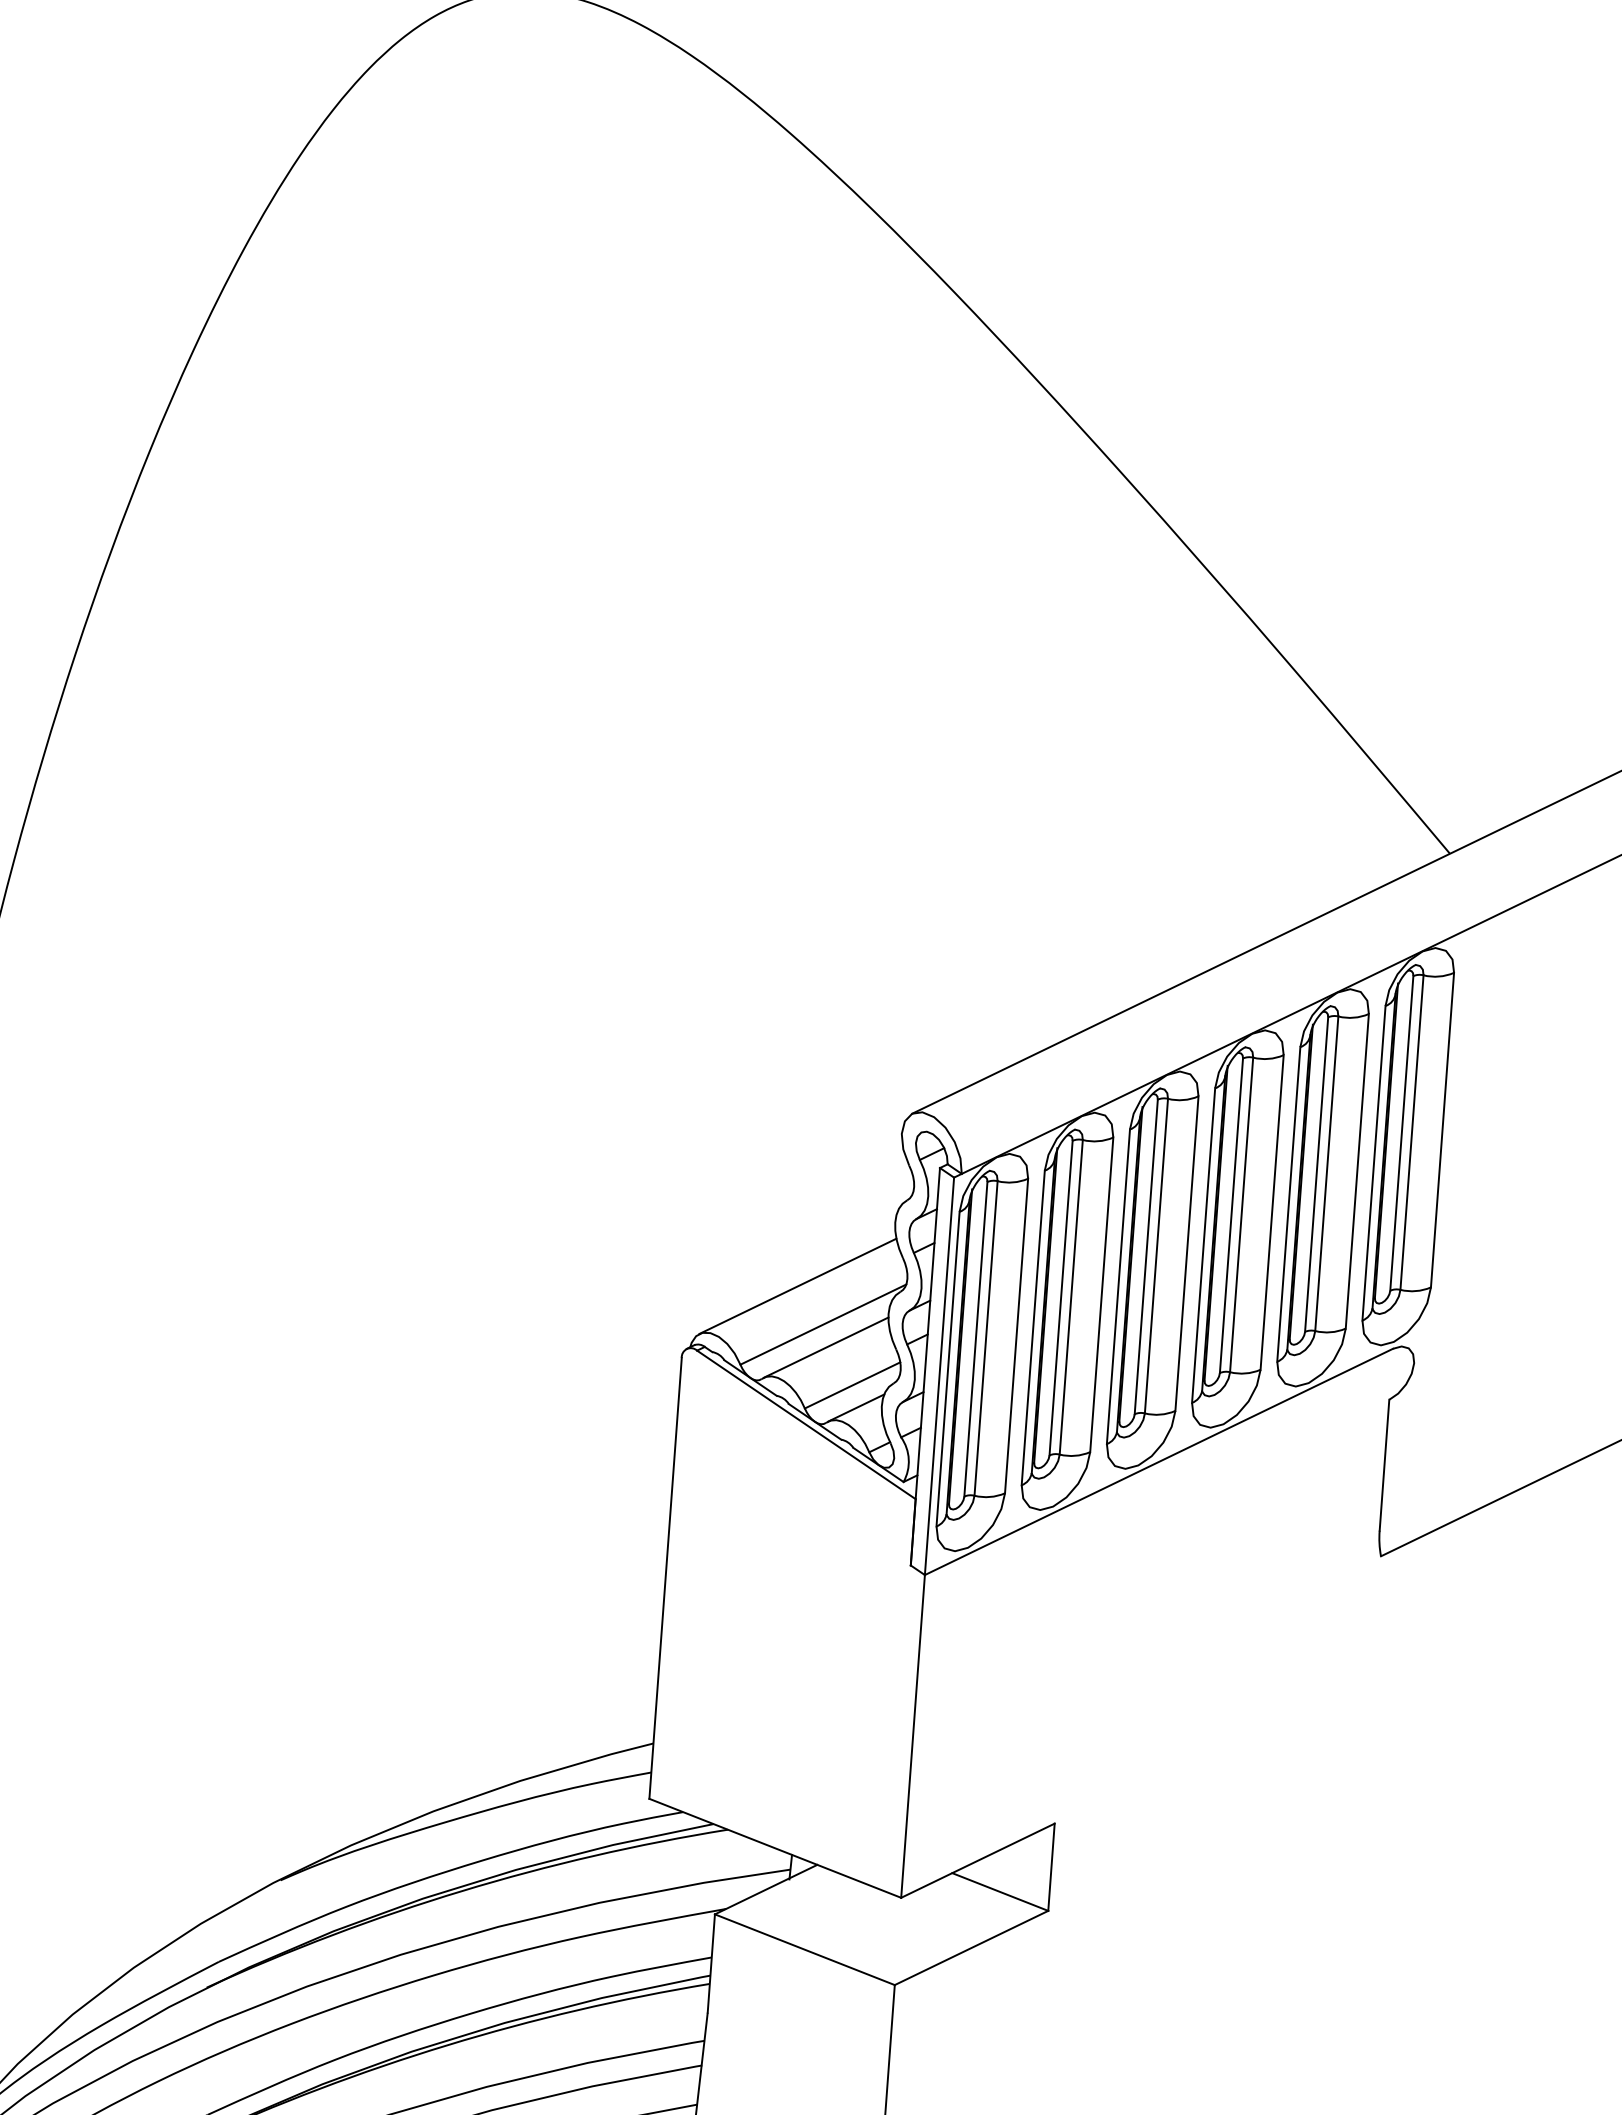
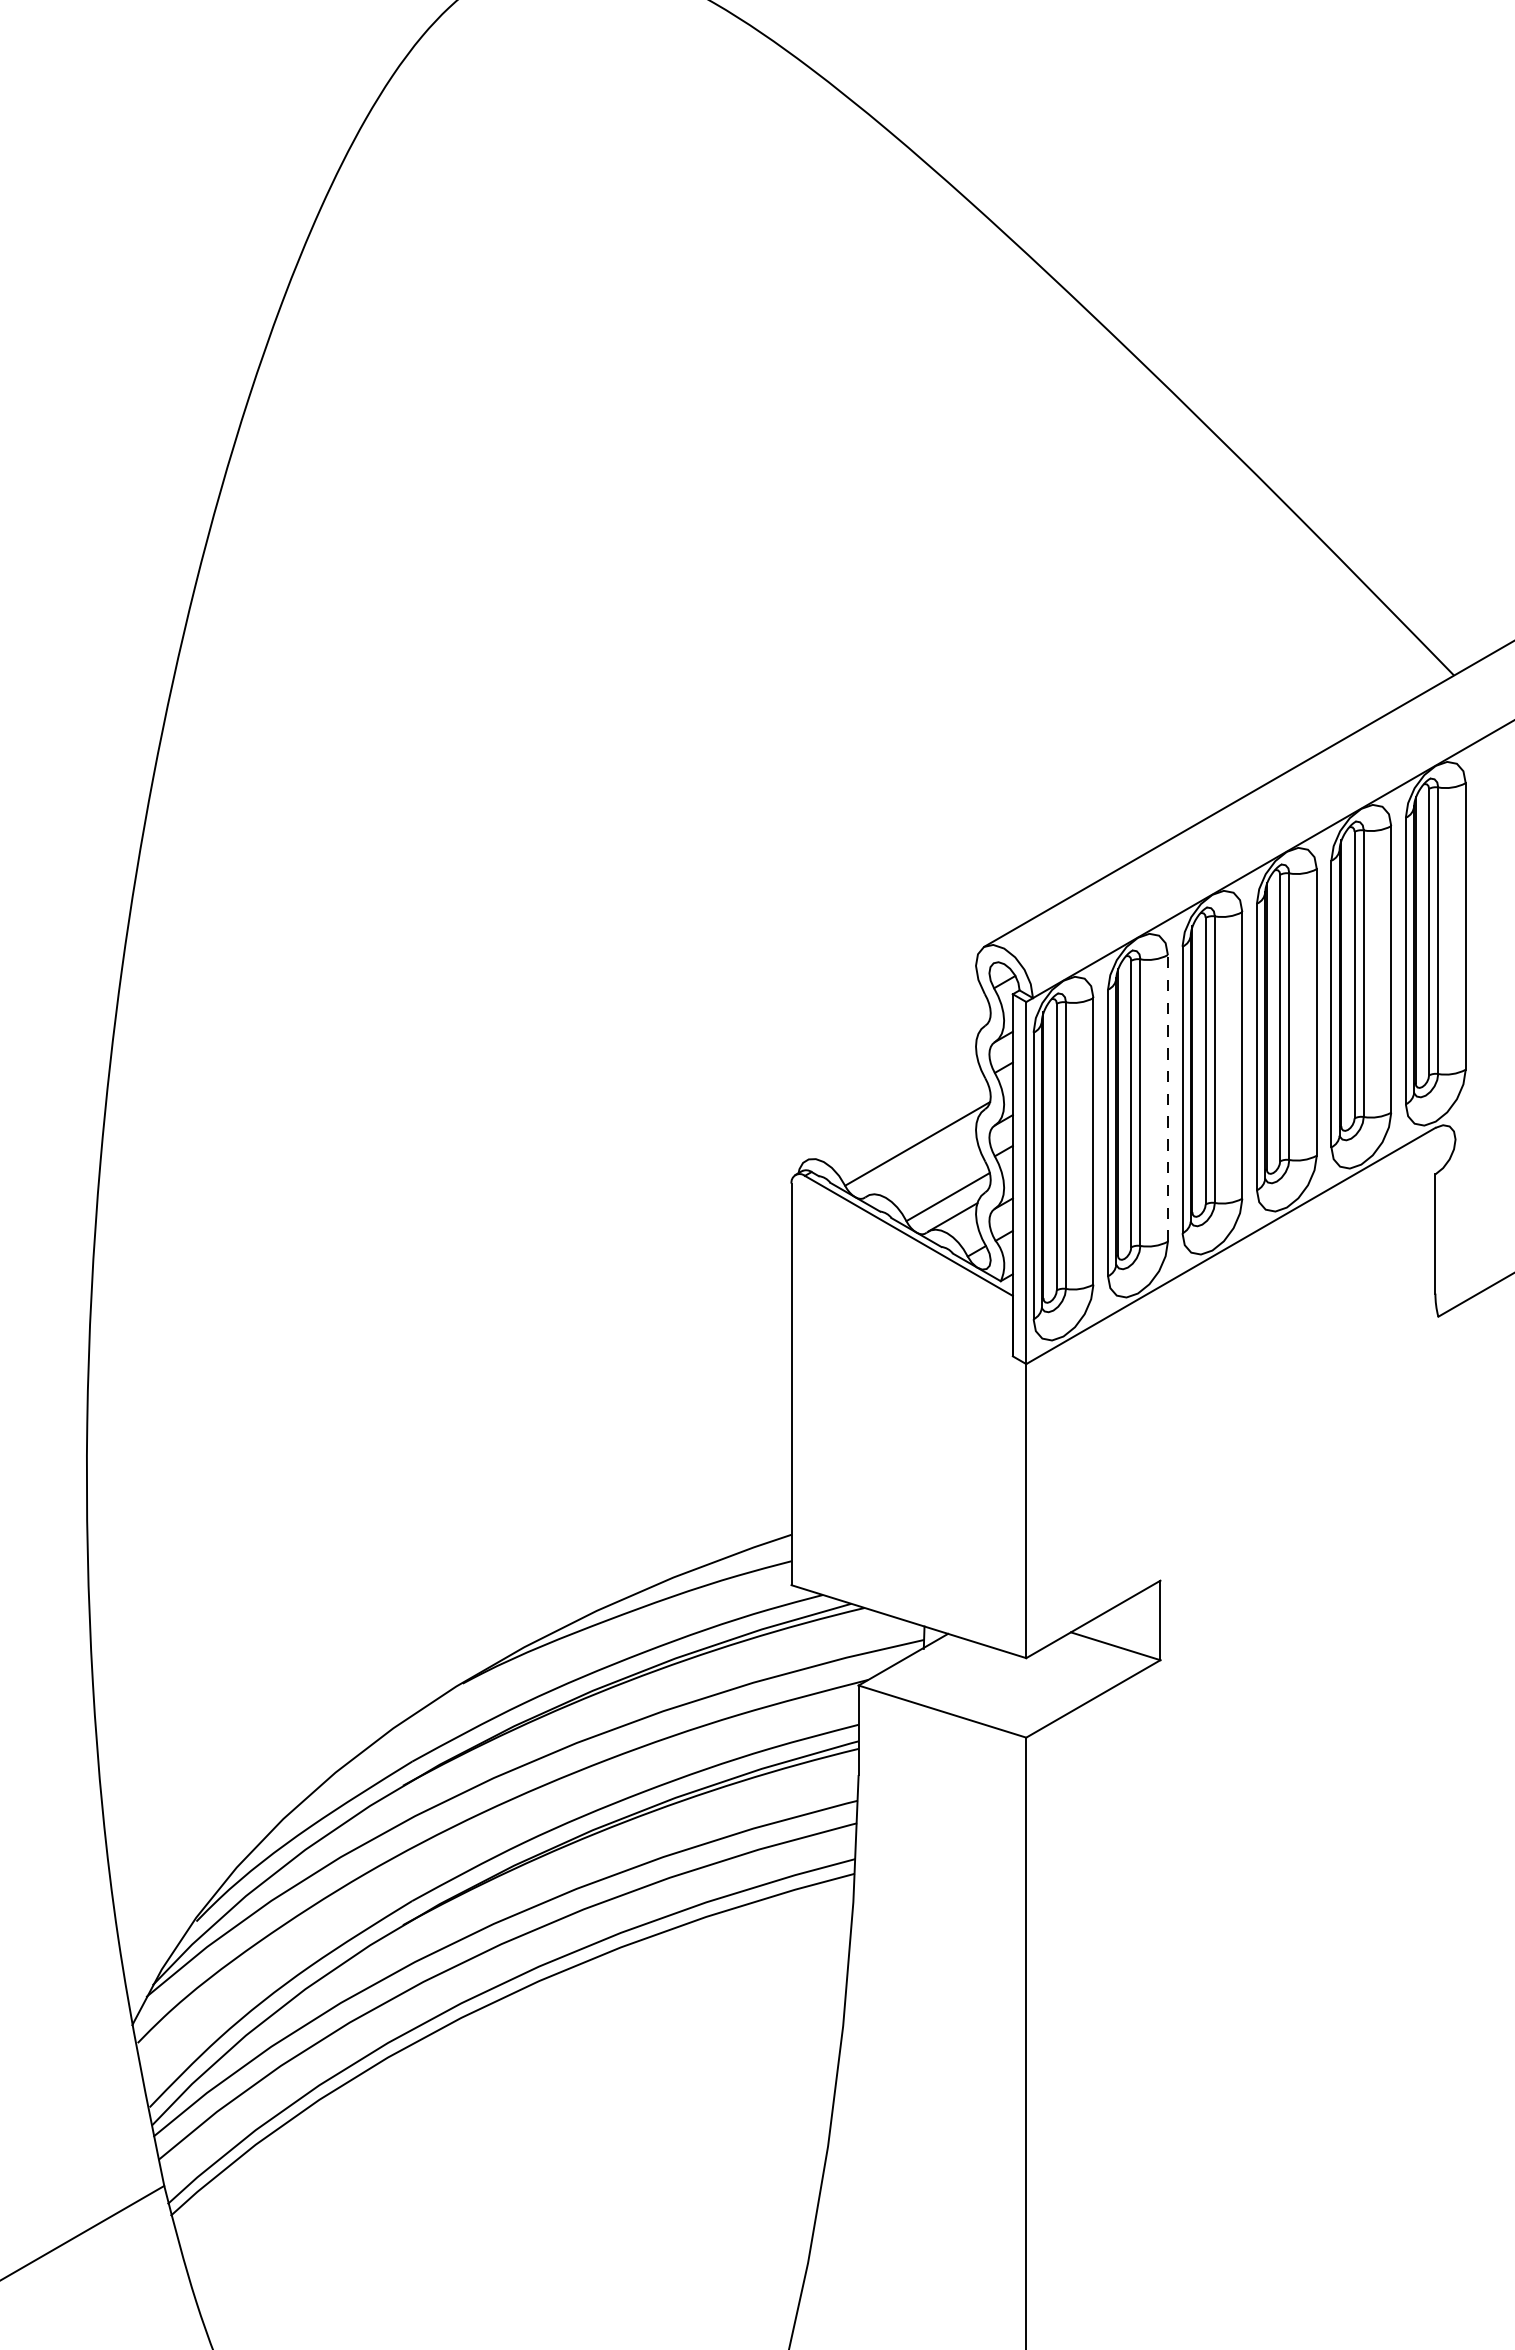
line: (797, 1285) -> (891, 1110), removed
line: (1101, 1293) -> (1167, 1097), solid -> dashed
line: (825, 1347) -> (921, 1164), removed

